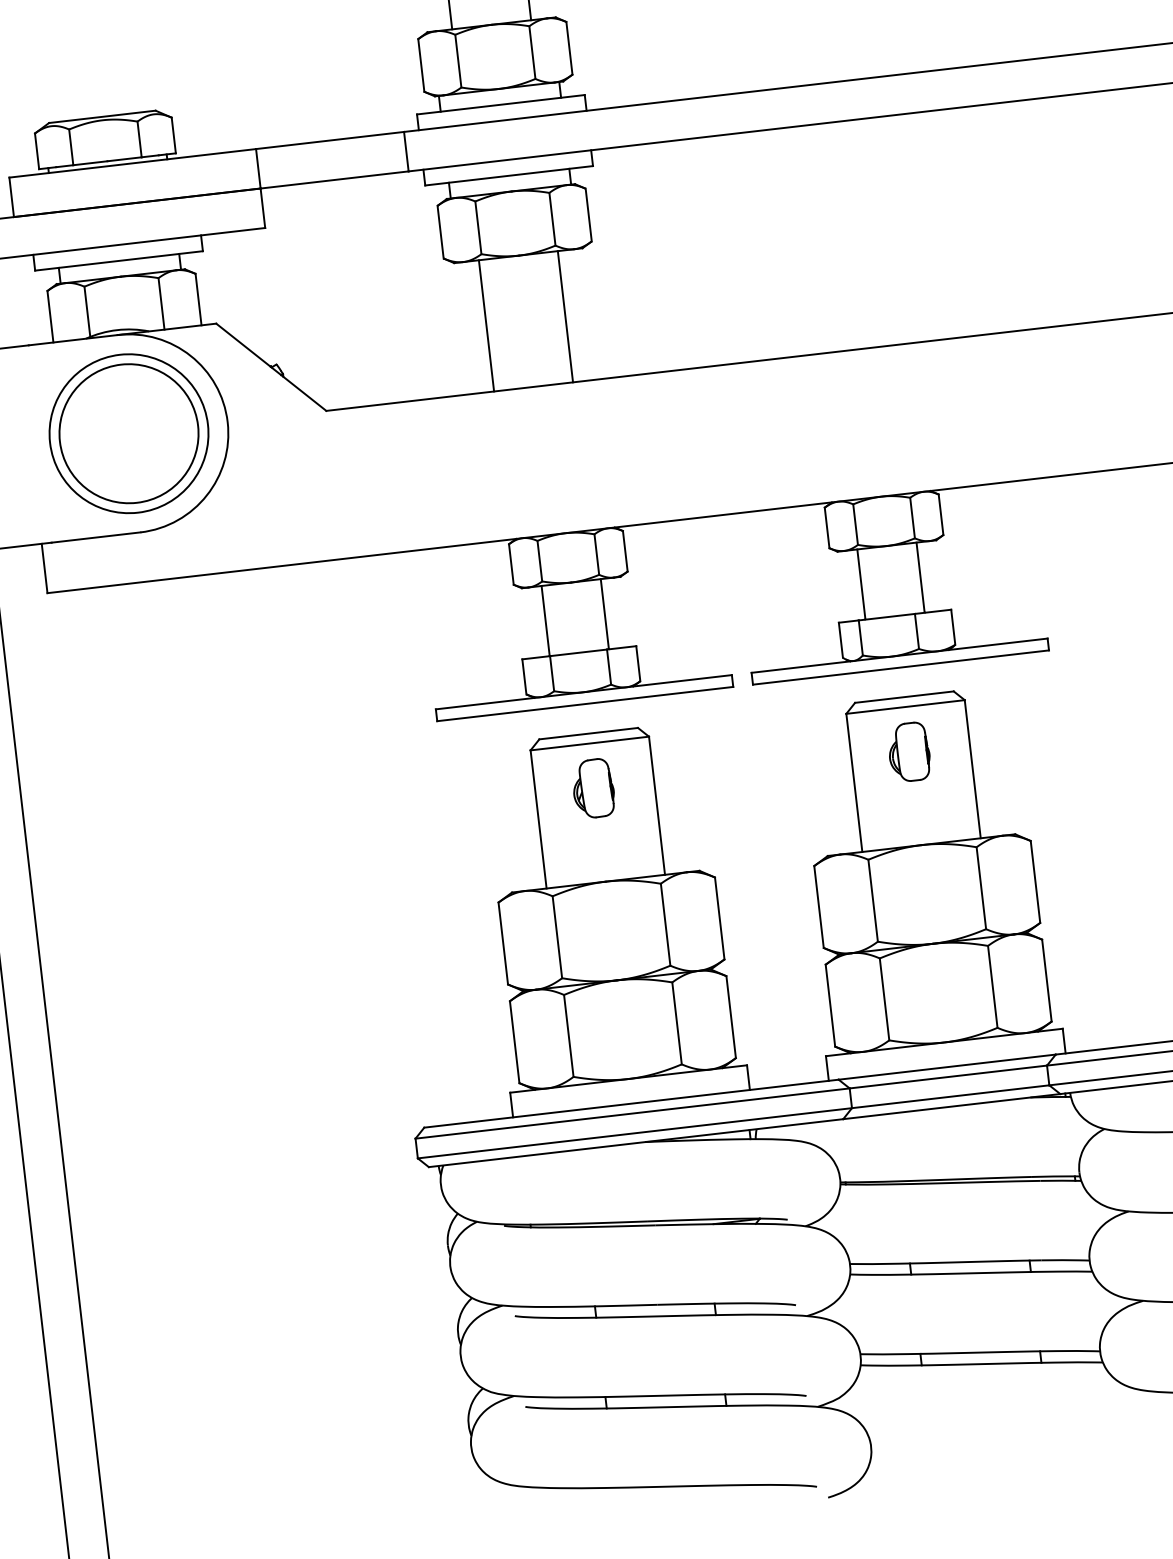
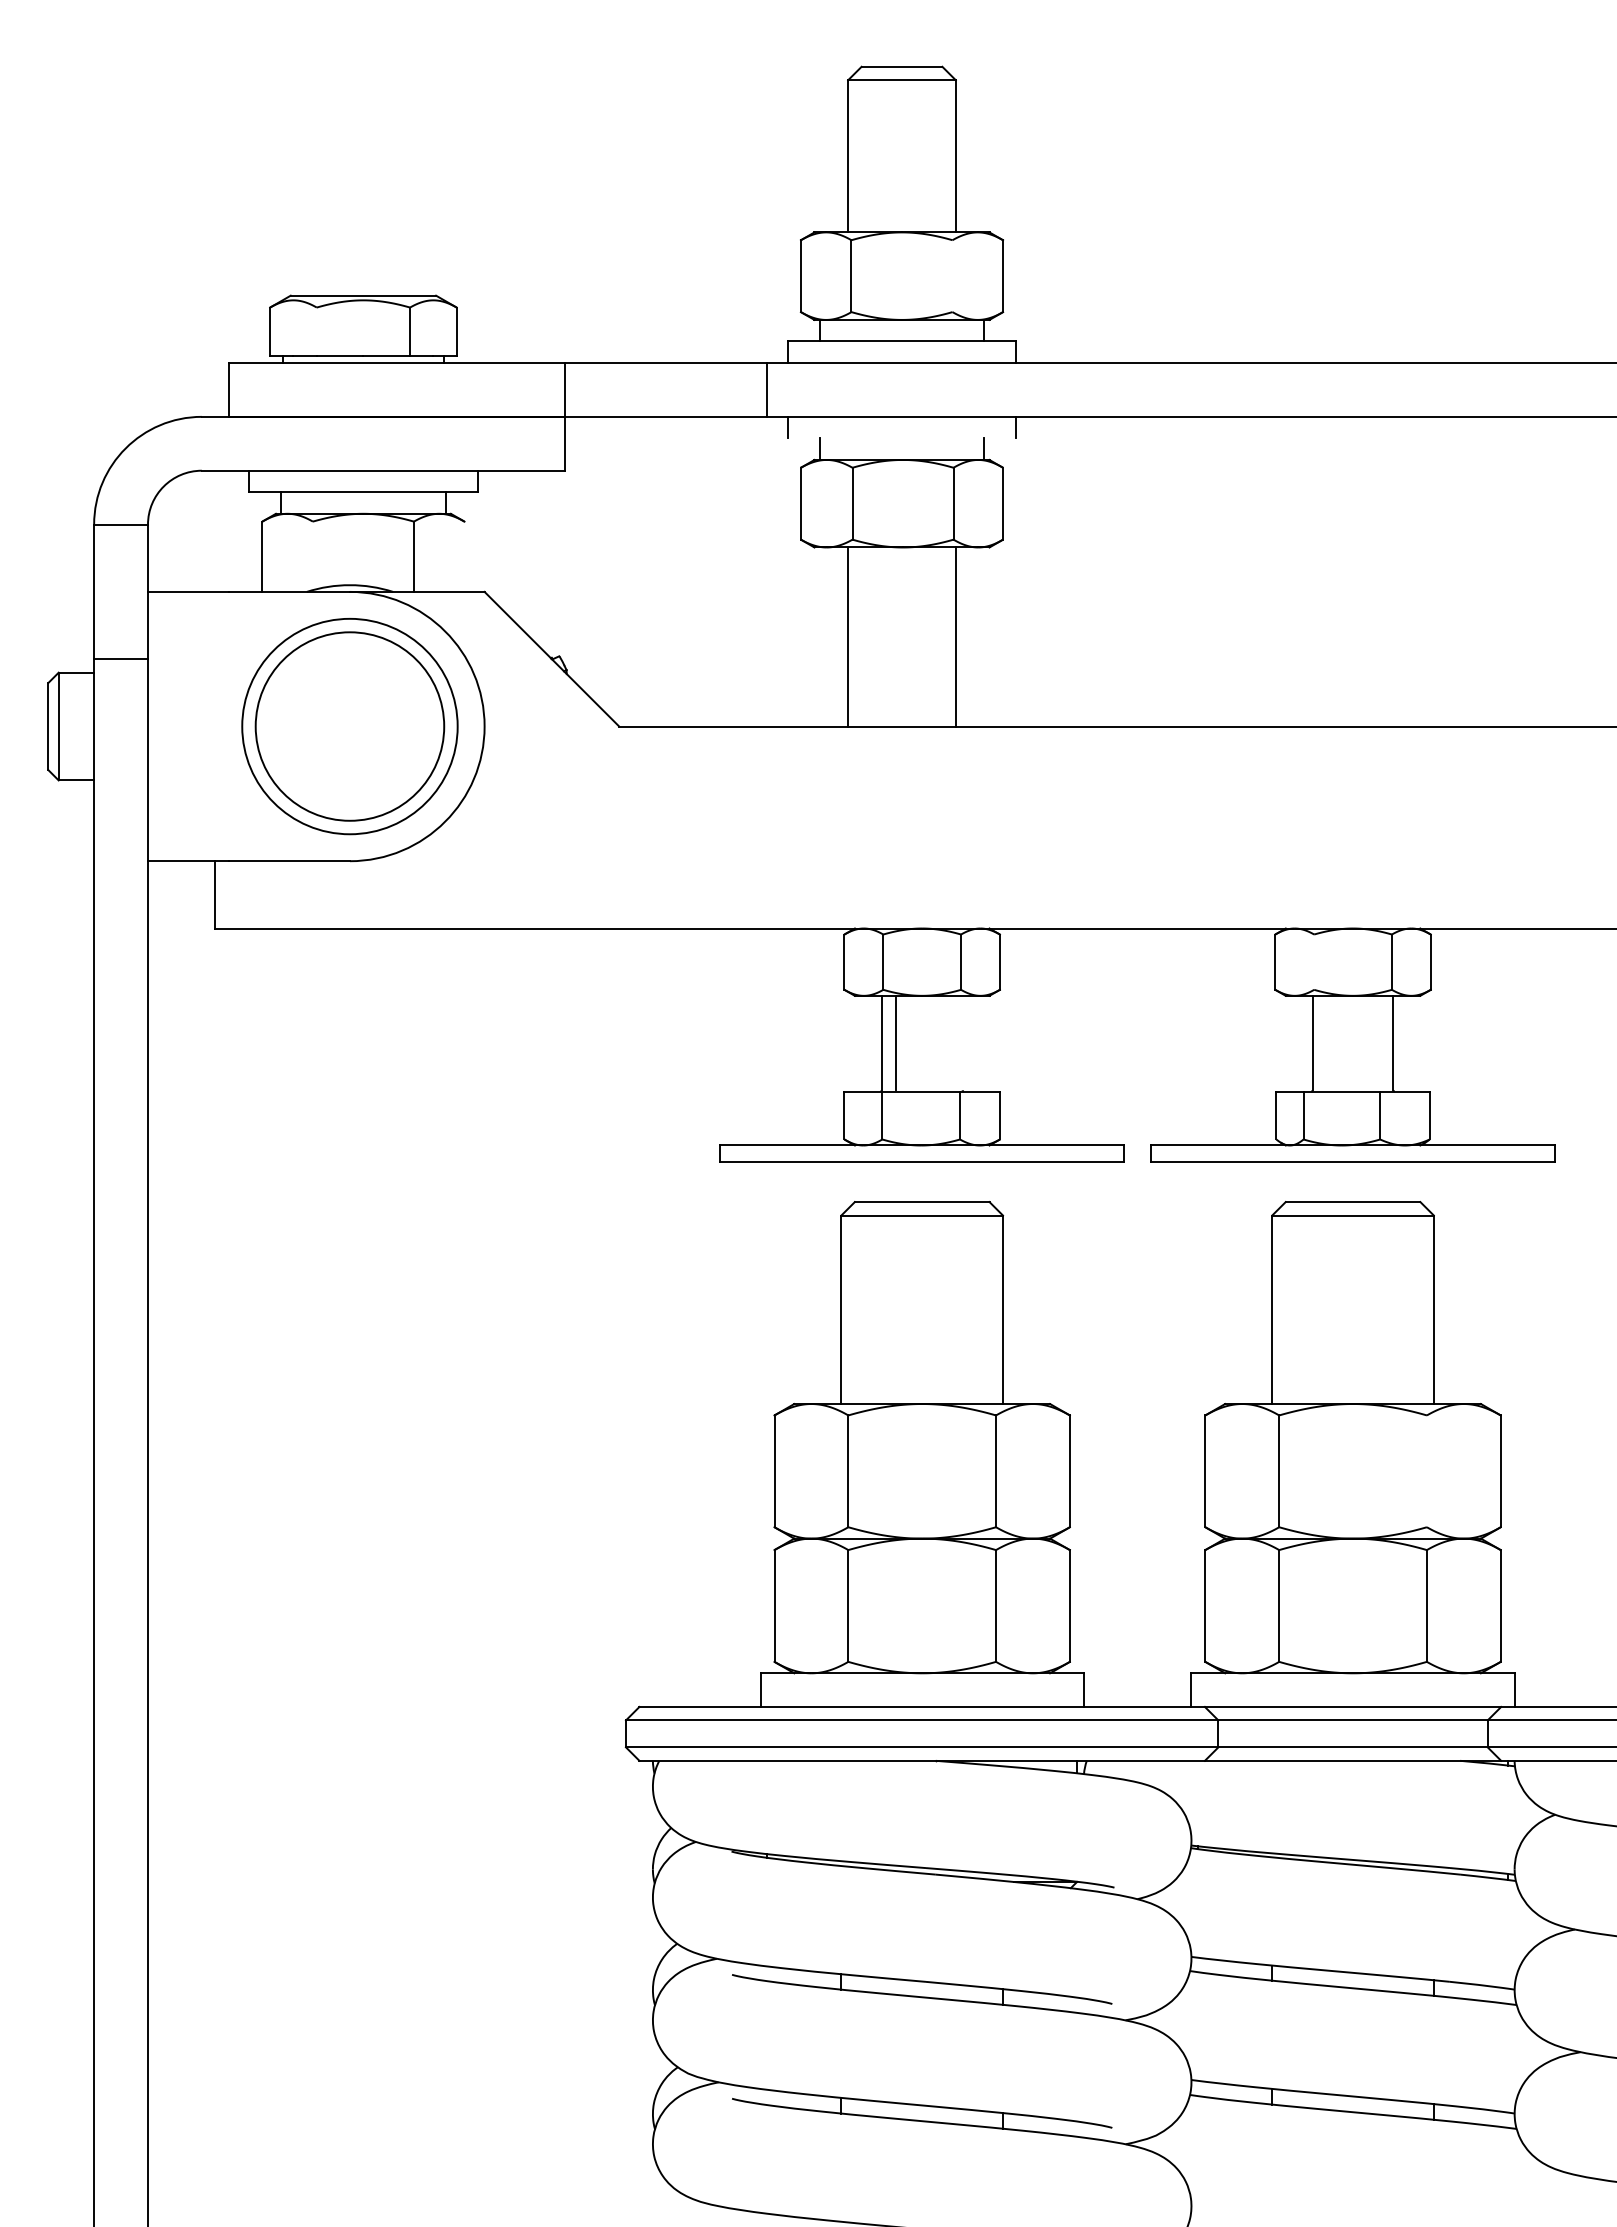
line: (532, 52) -> (952, 276), removed
line: (71, 147) -> (316, 331), removed
line: (508, 175) -> (901, 438), removed
line: (198, 299) -> (464, 556), removed
line: (87, 311) -> (312, 555), removed
line: (855, 524) -> (1314, 961), removed
line: (604, 613) -> (895, 1042), moved
part: (908, 751) -> (1350, 1276), removed
part: (593, 788) -> (919, 1276), removed
line: (981, 888) -> (1426, 1471), removed

